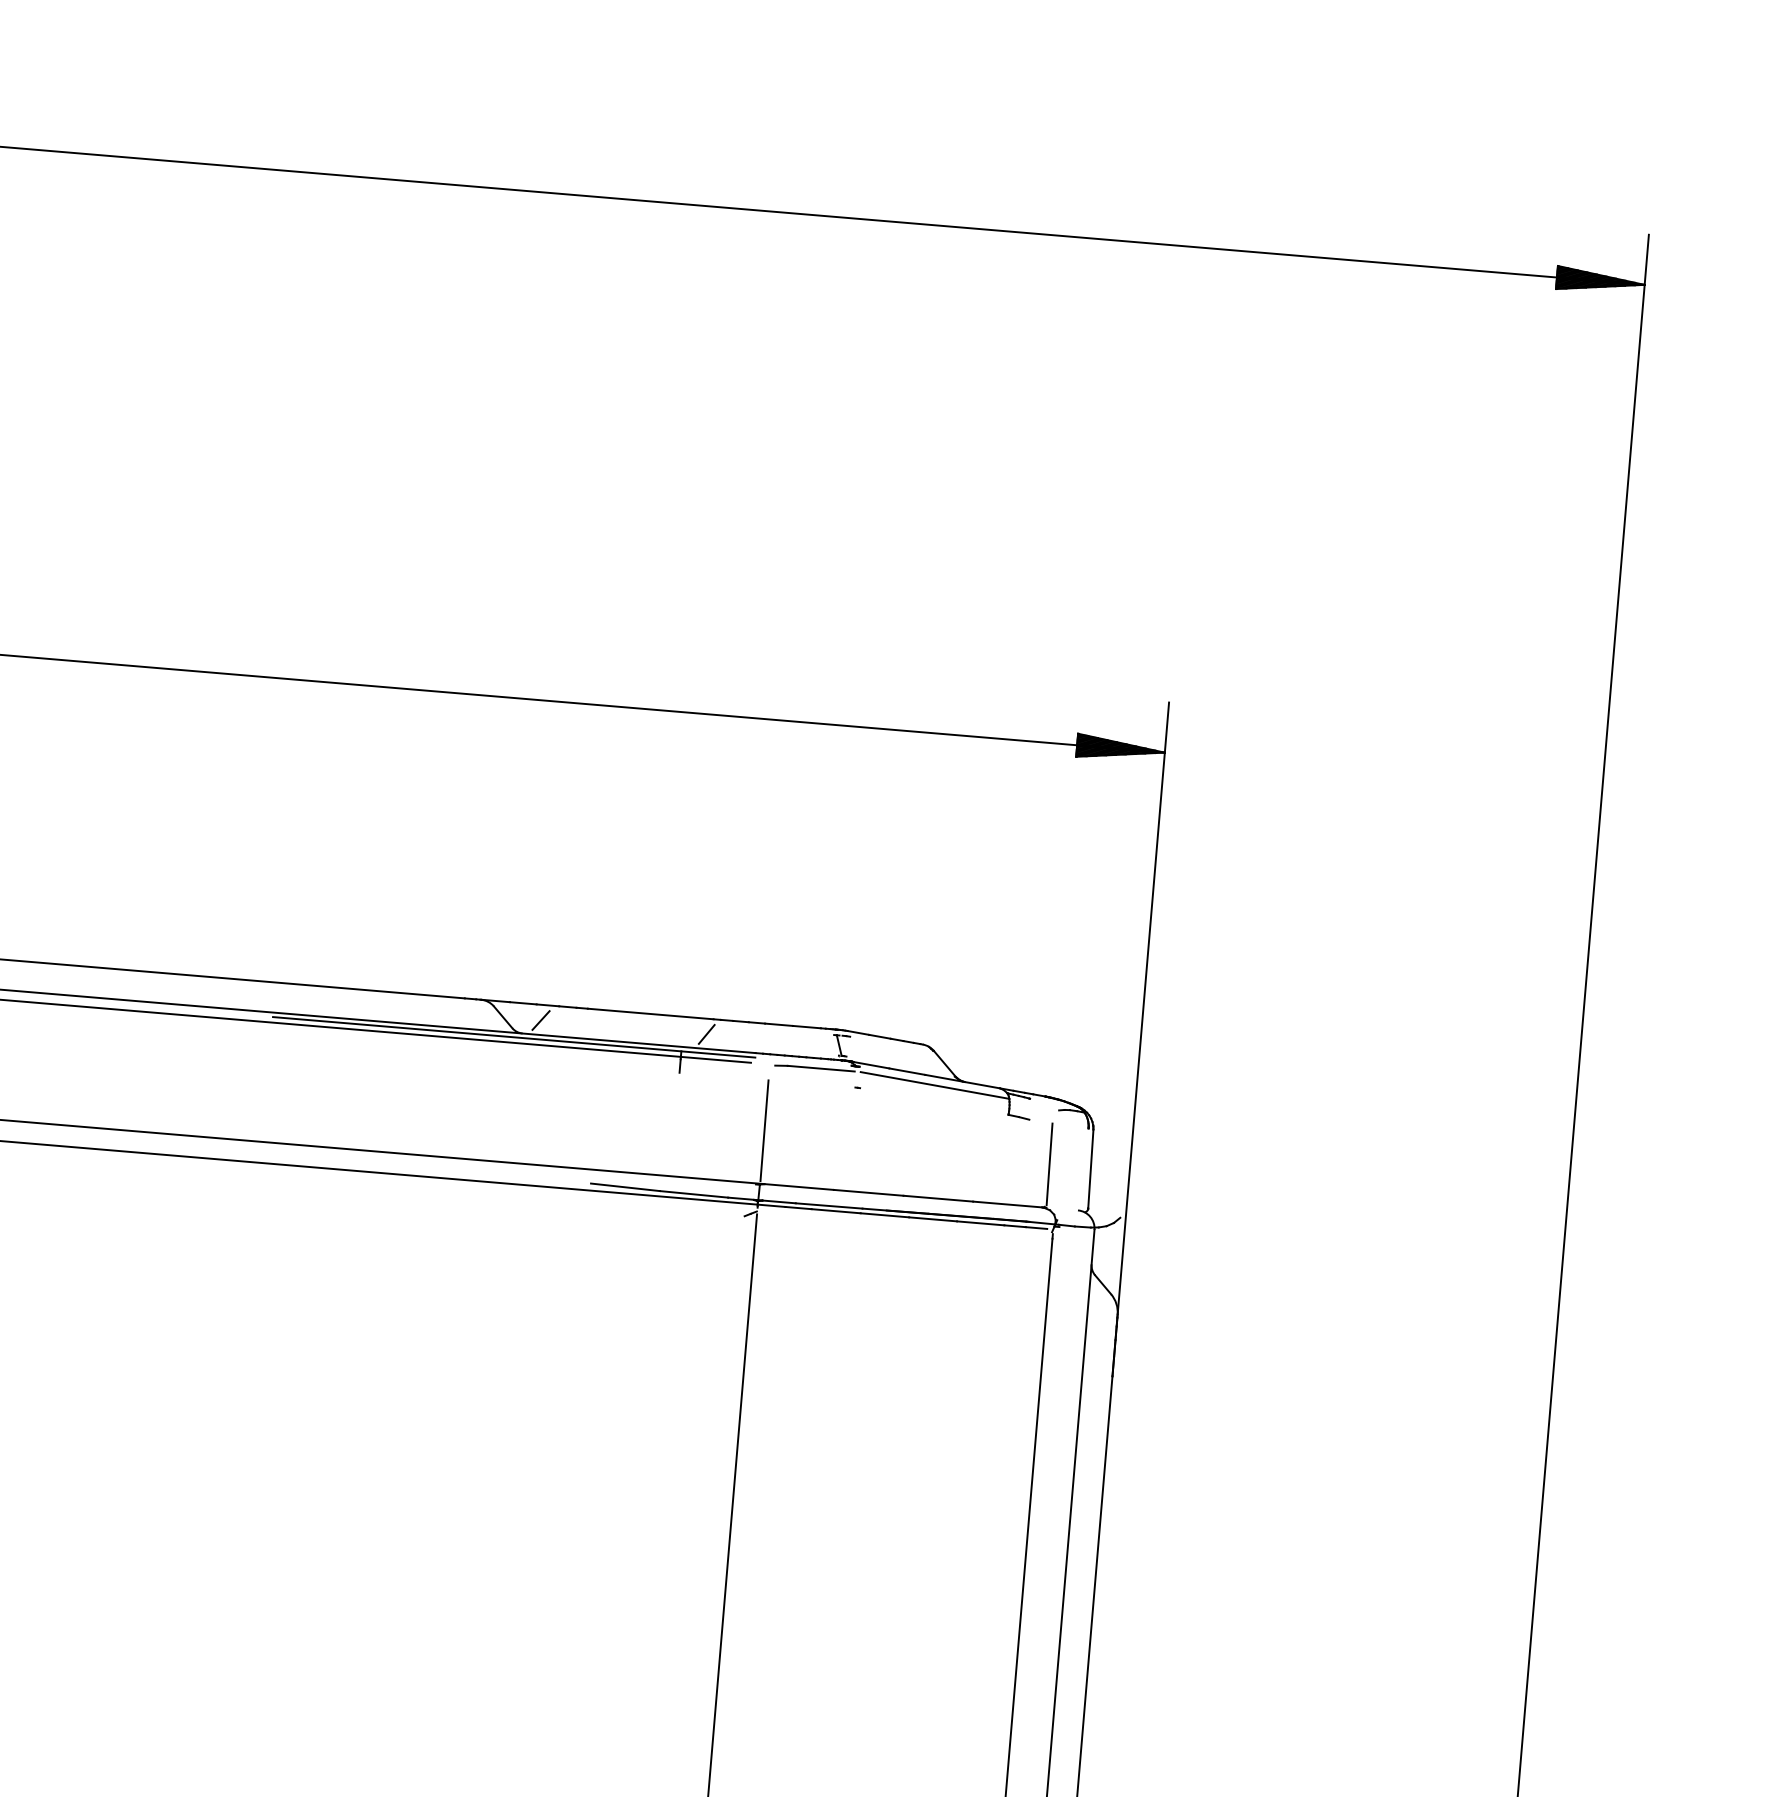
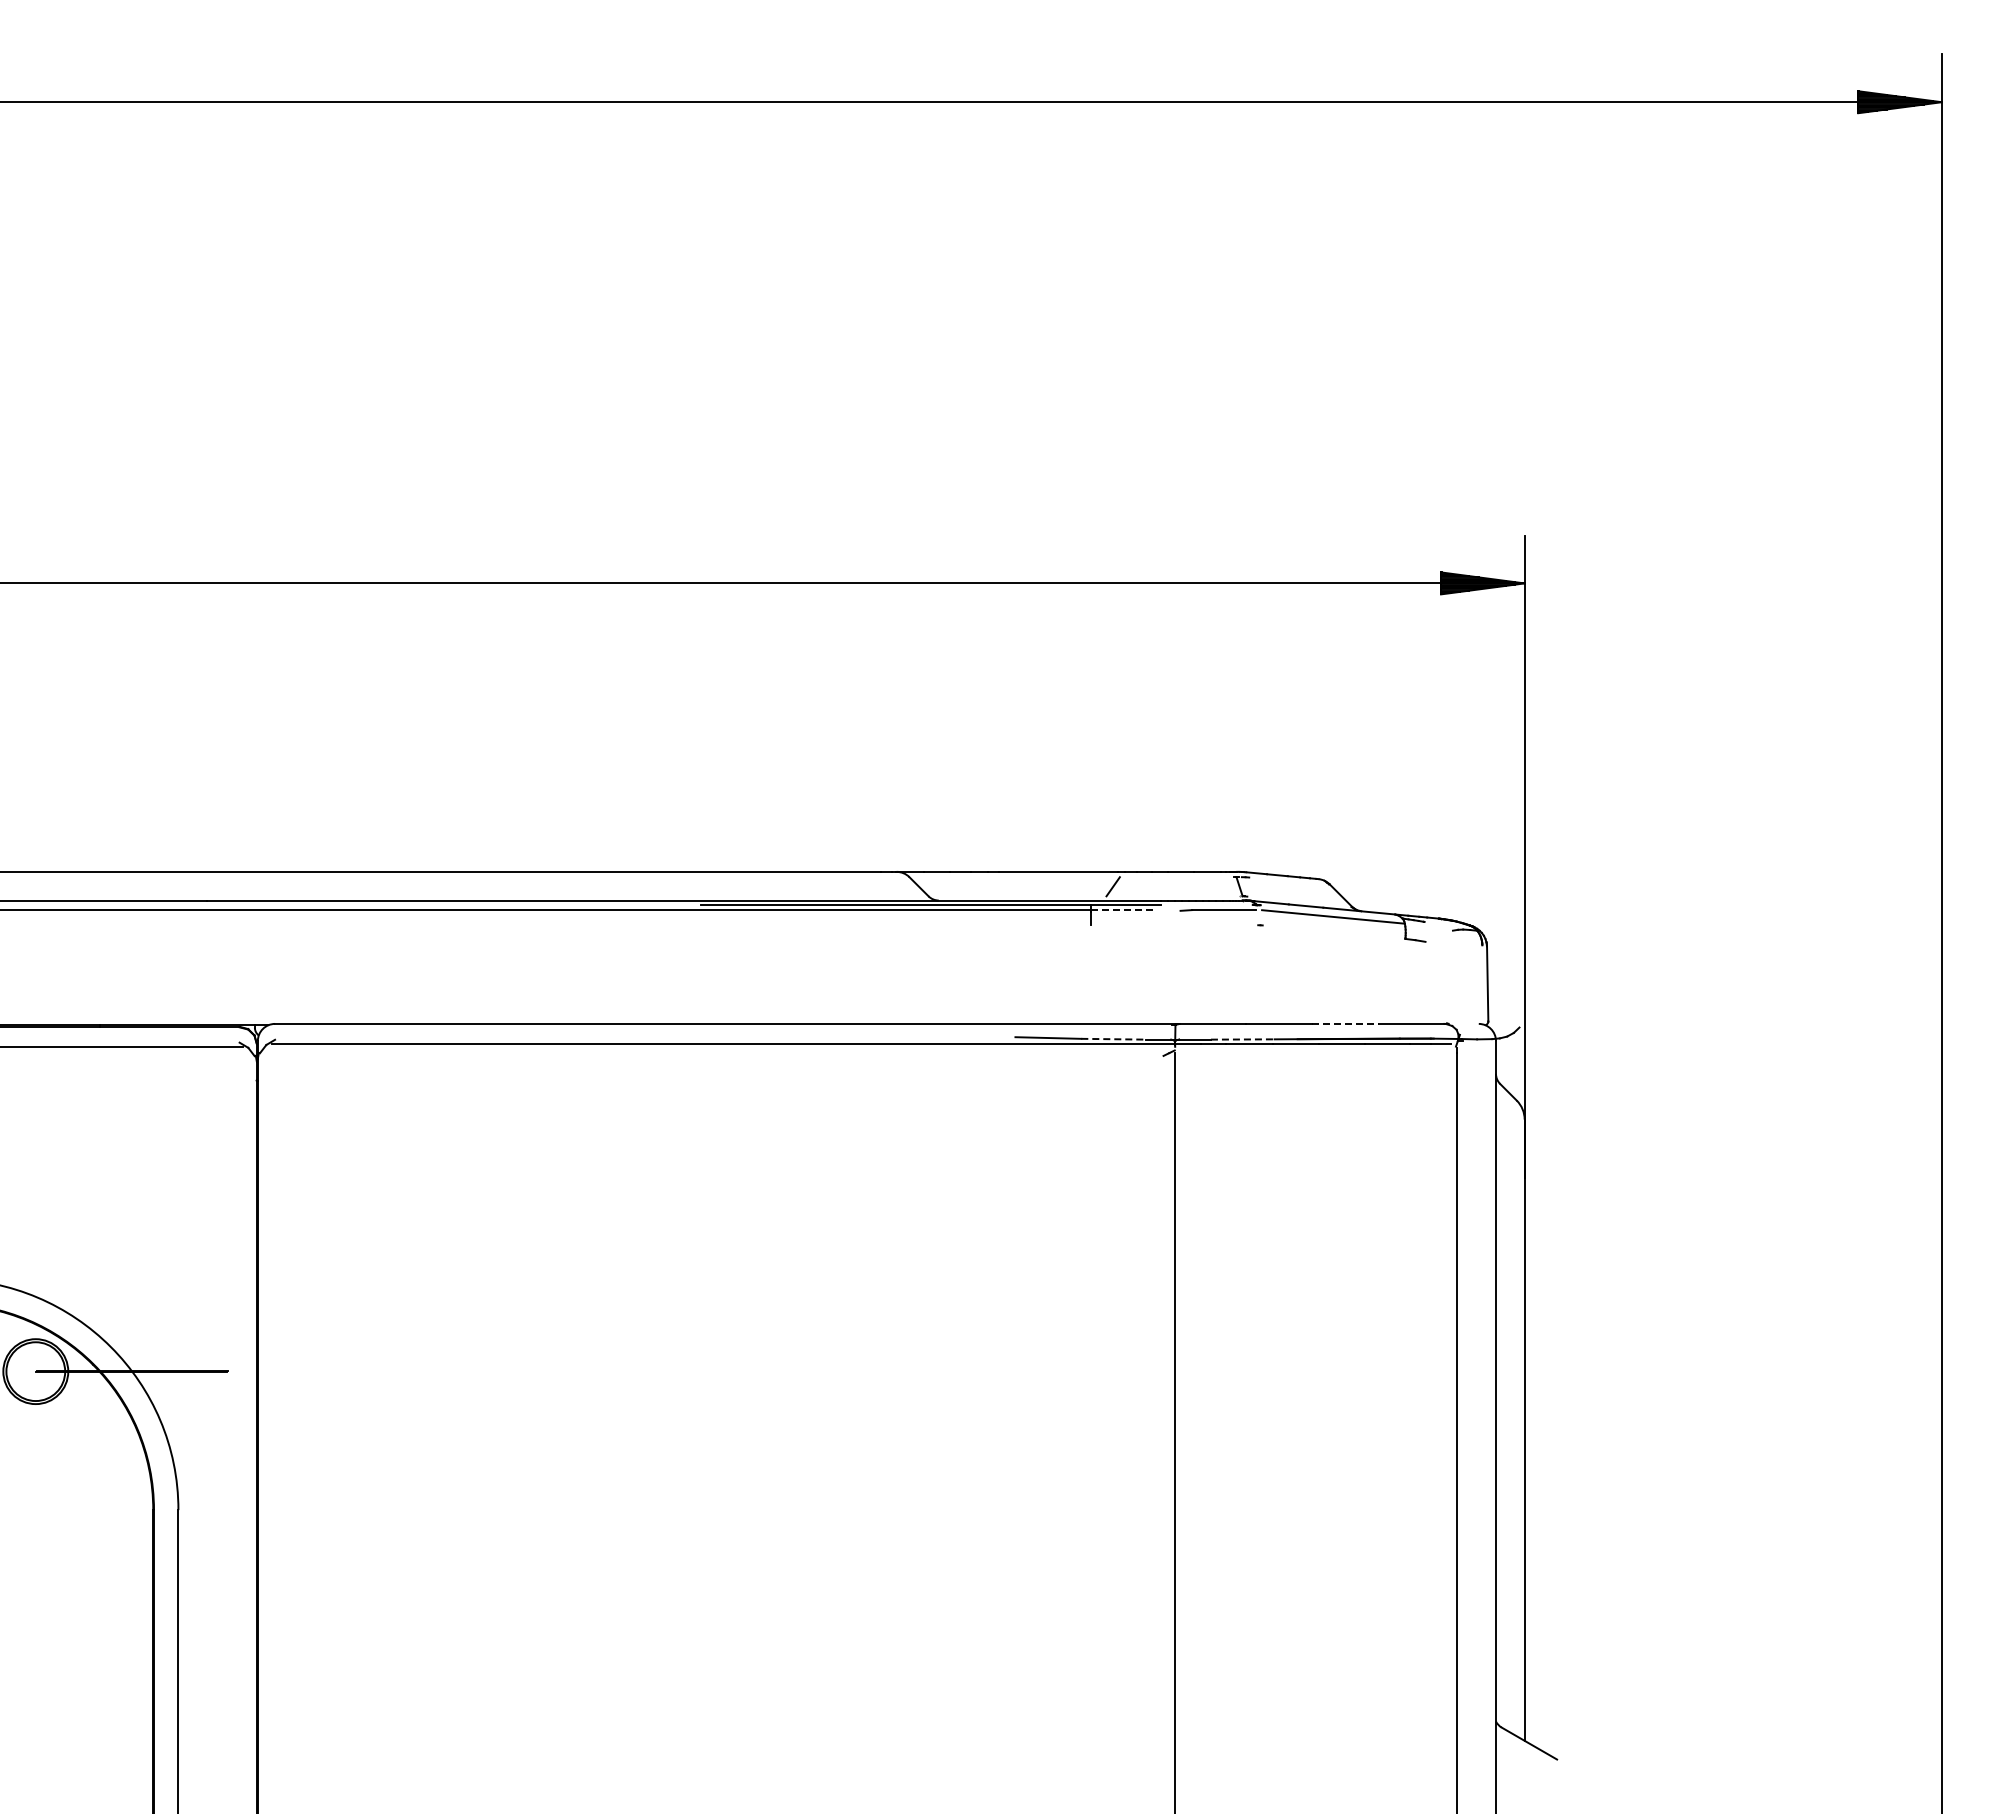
line: (540, 1020) -> (954, 886), removed
line: (716, 1060) -> (1124, 910), solid -> dashed
line: (764, 1130) -> (1175, 973), removed
line: (1048, 1164) -> (1447, 982), removed
line: (693, 1194) -> (1113, 1039), solid -> dashed
line: (939, 1198) -> (1346, 1023), solid -> dashed
line: (828, 1205) -> (1242, 1039), solid -> dashed

